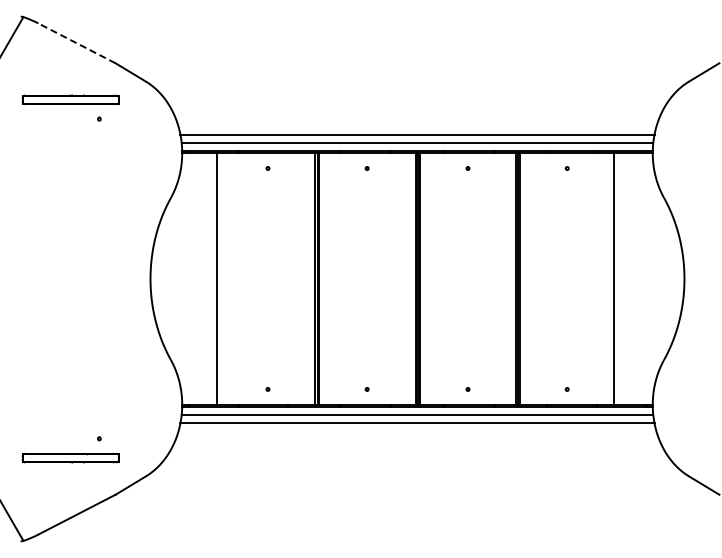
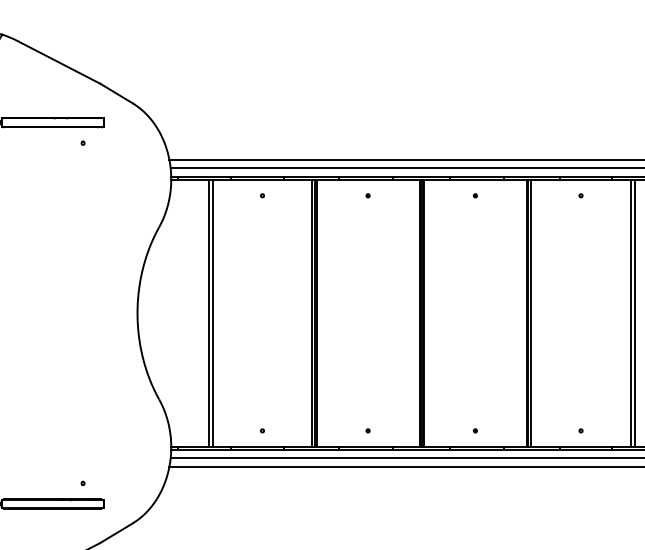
line: (76, 43) -> (58, 62), dashed -> solid
line: (221, 278) -> (213, 312), added
line: (617, 278) -> (634, 312), added

